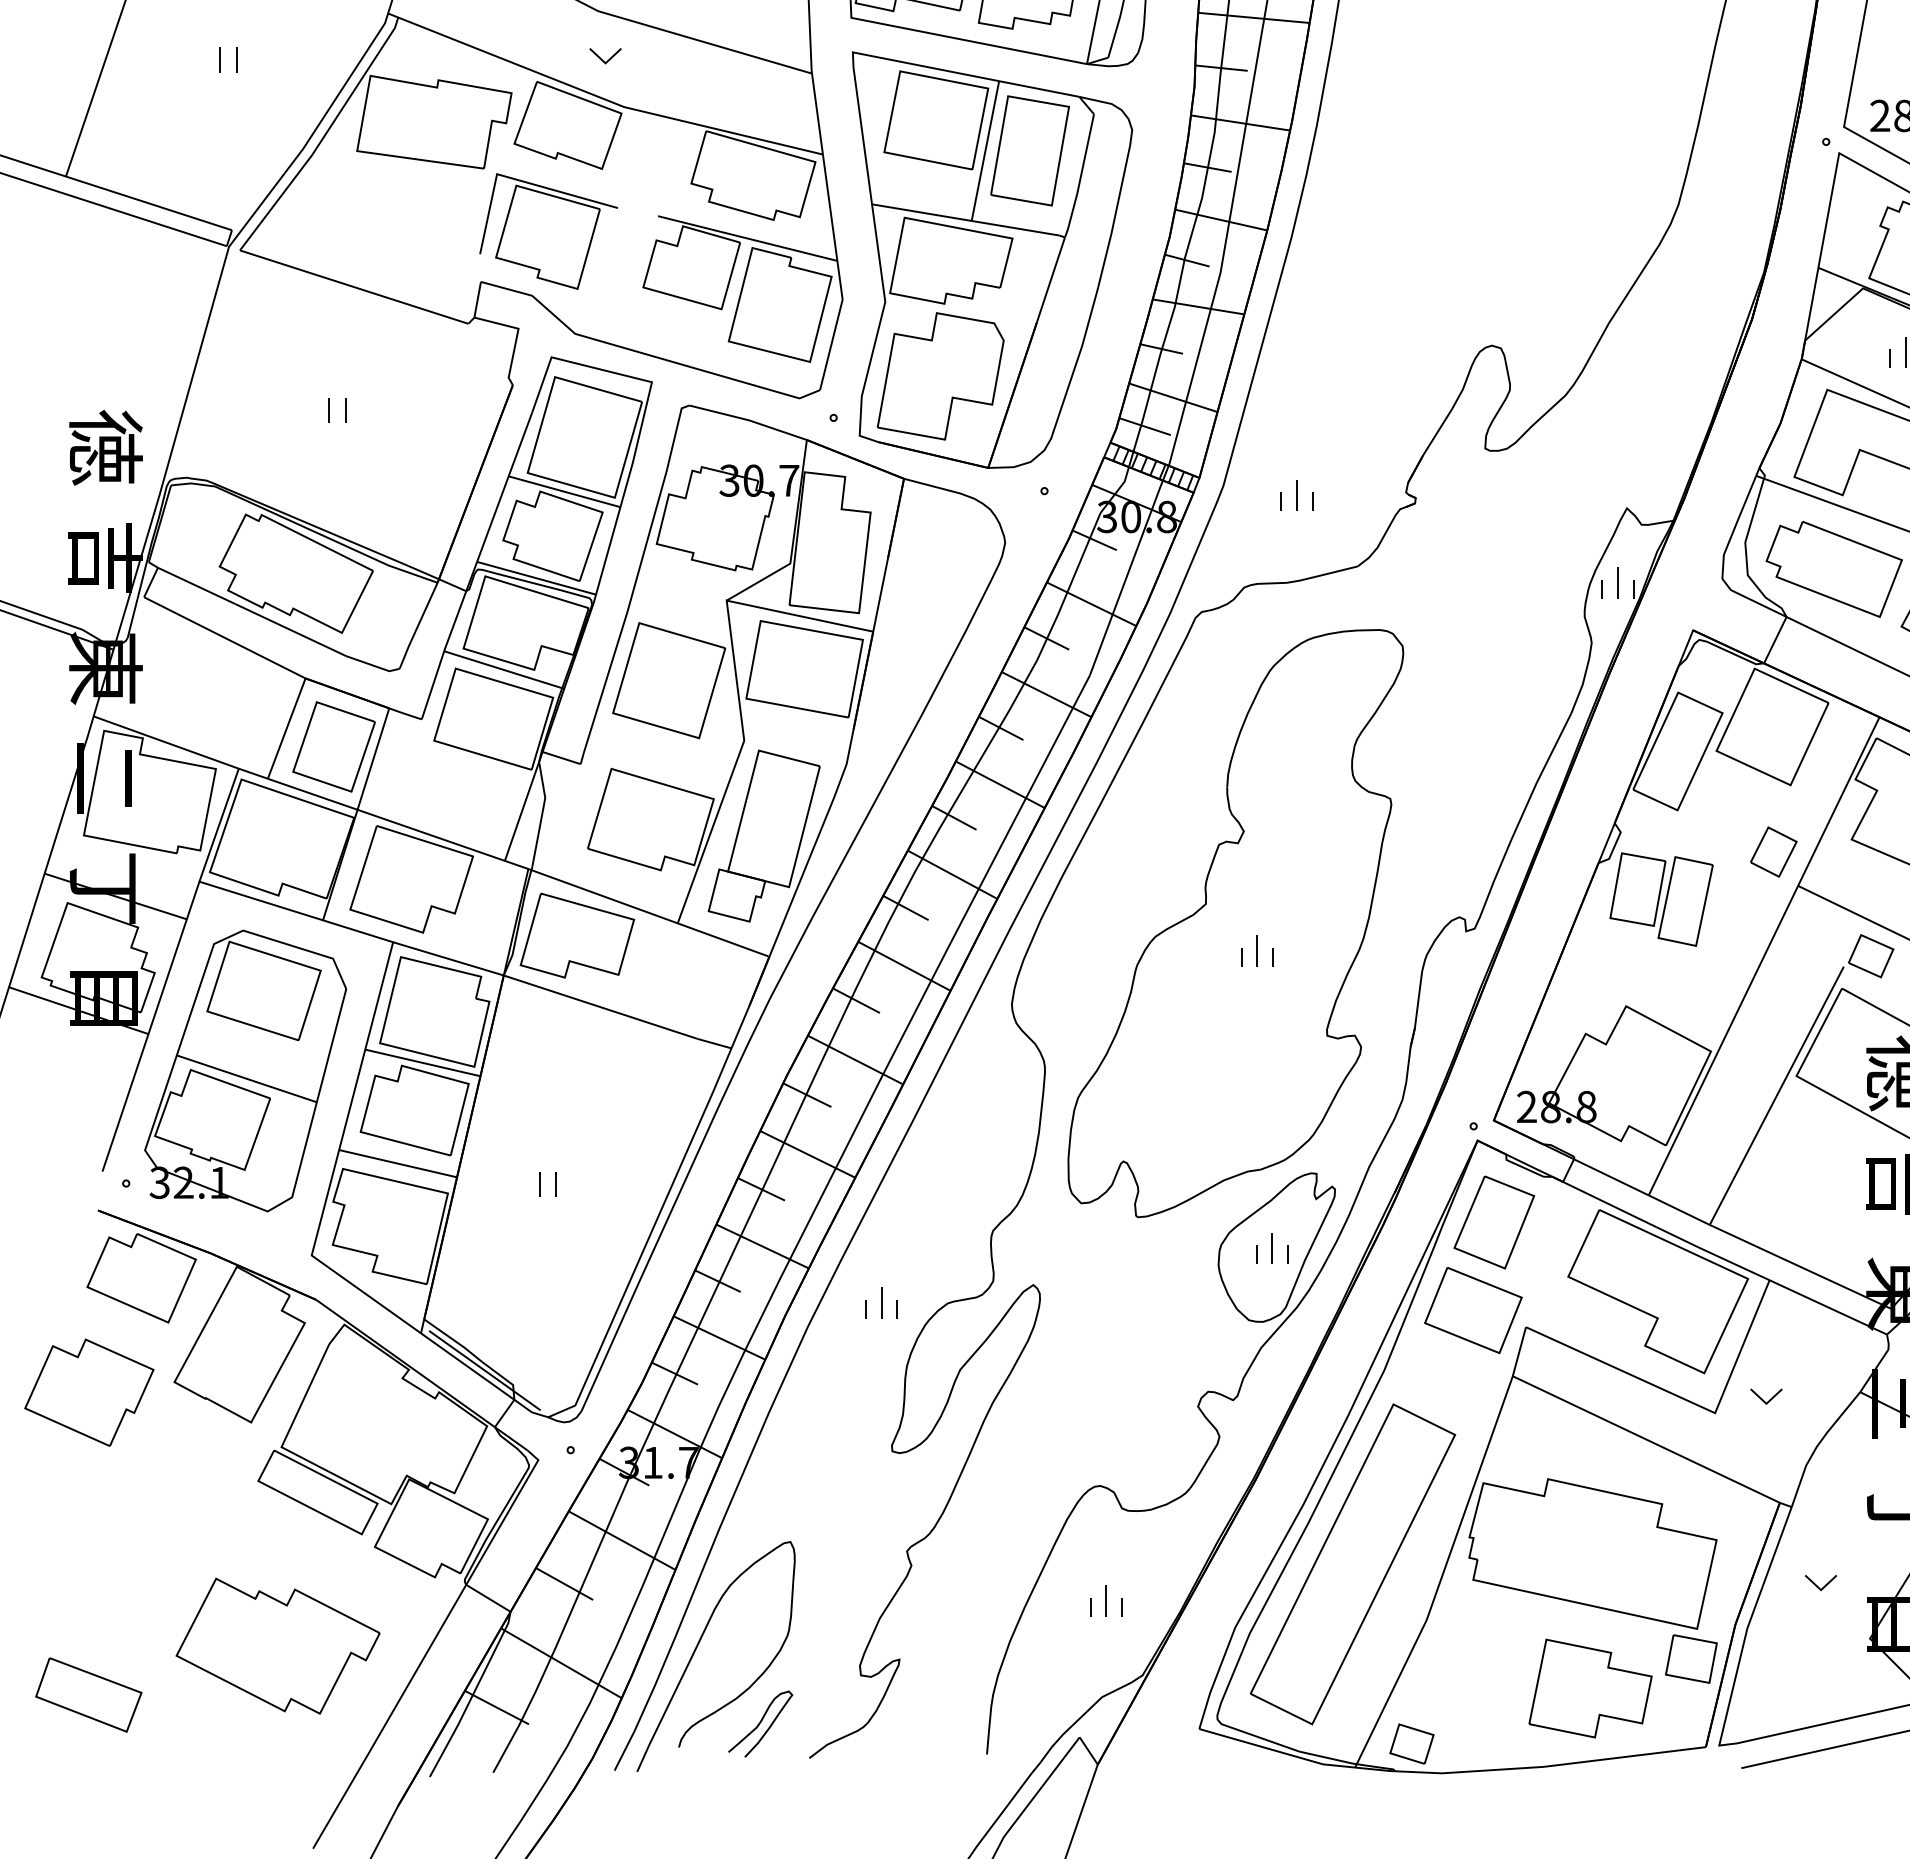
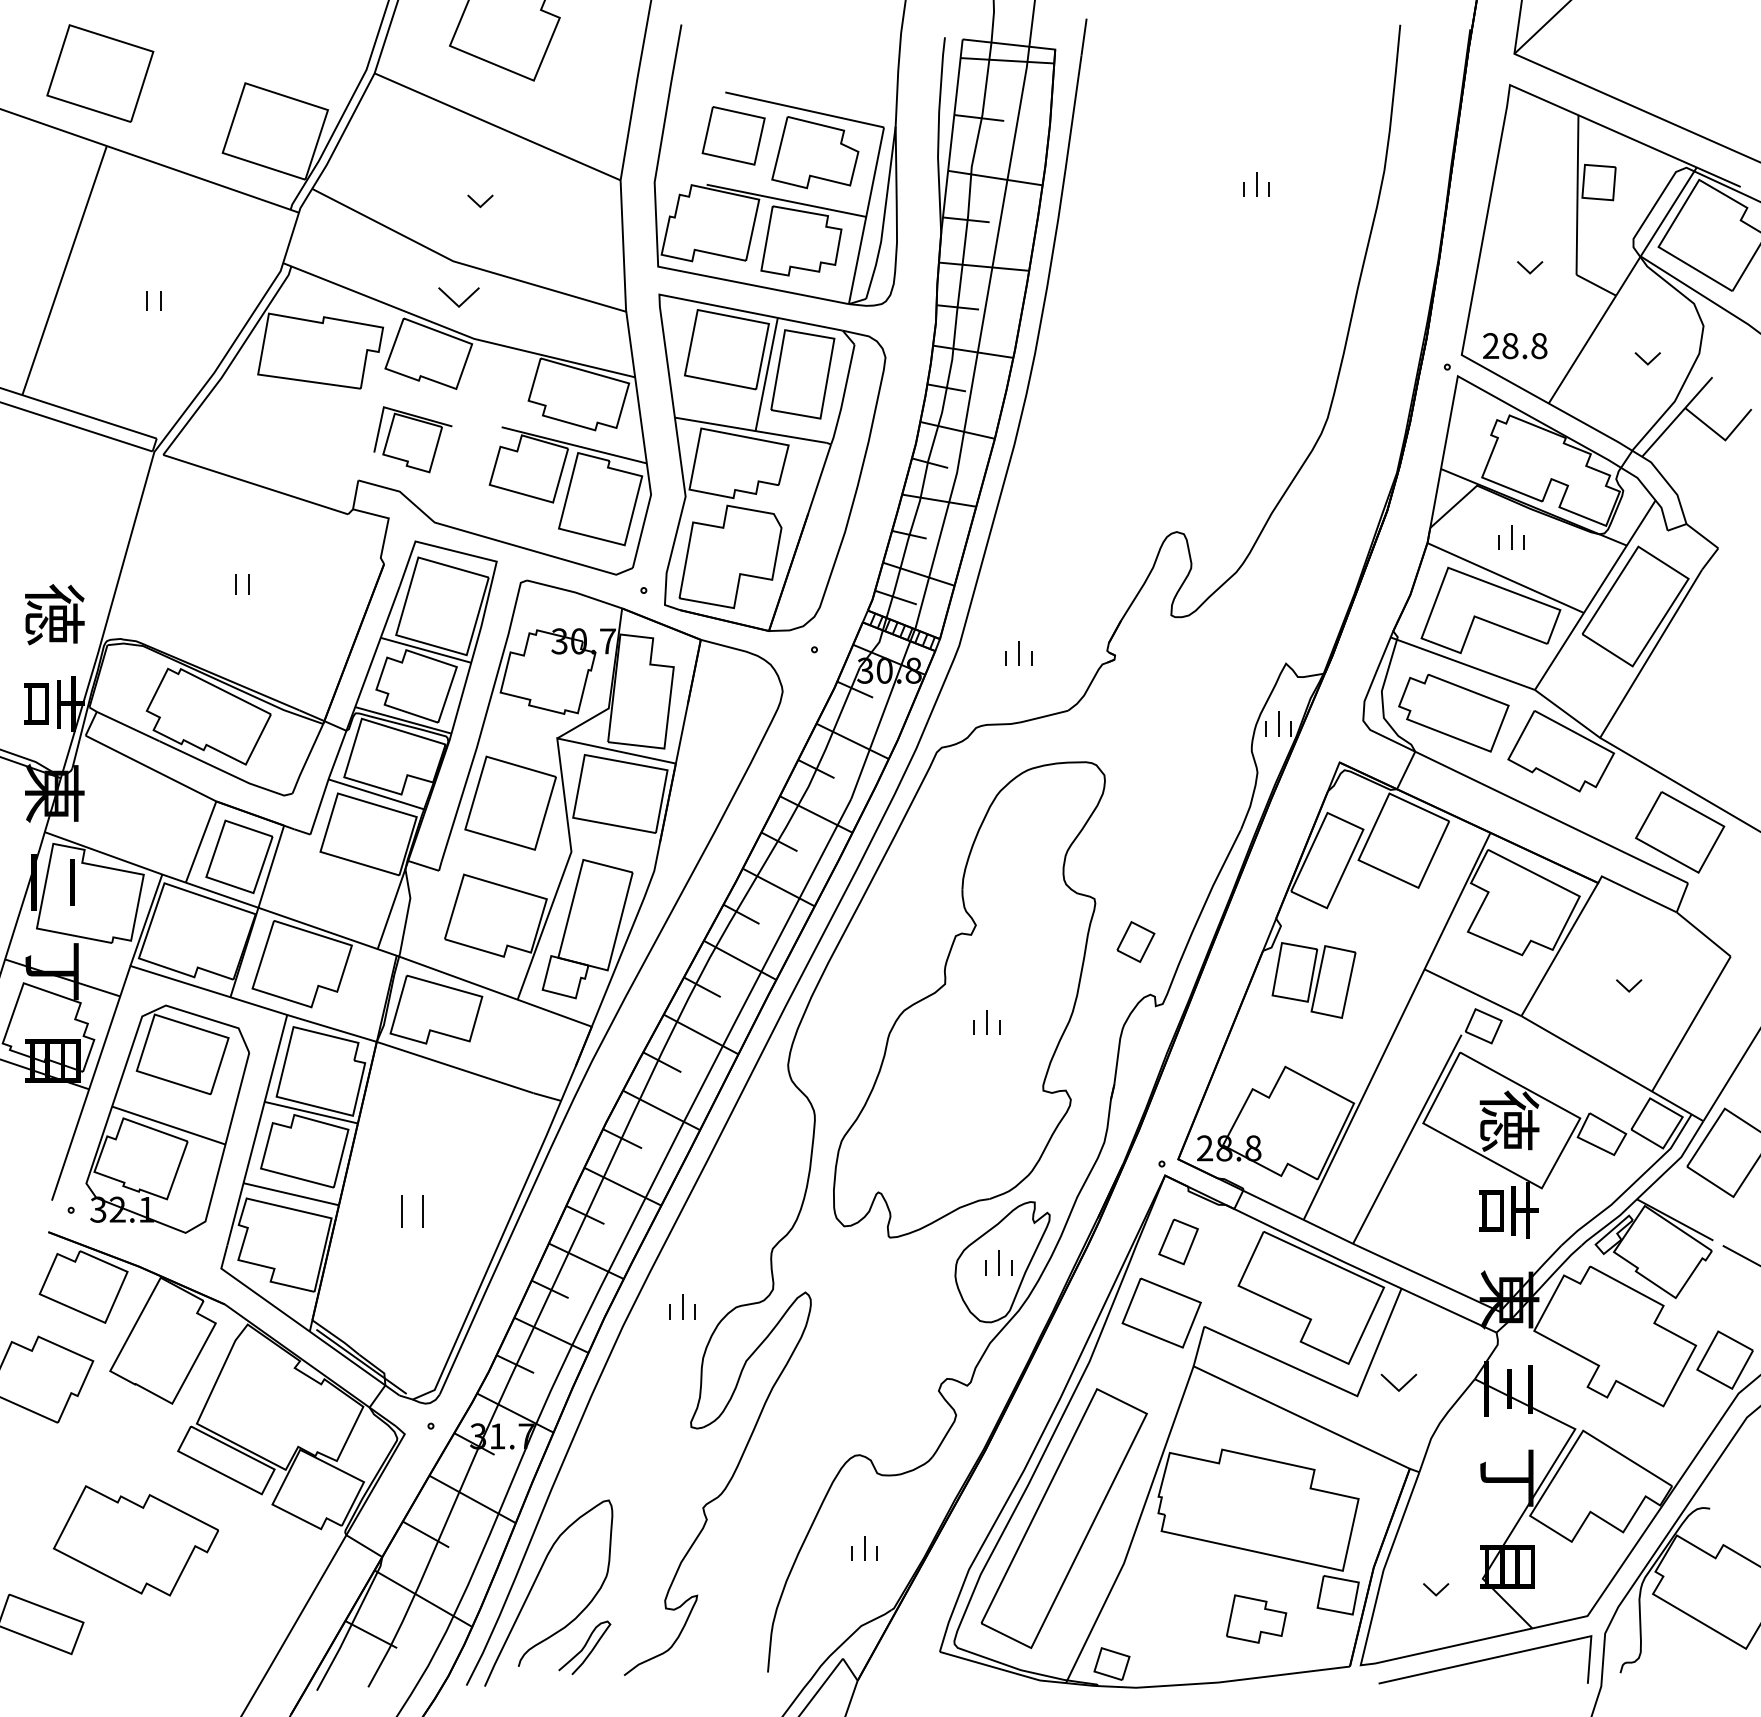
part: (605, 55) -> (459, 297), size x1.6
part: (547, 231) -> (412, 439), size x0.7
part: (1773, 851) -> (1135, 941), moved
part: (547, 1184) -> (412, 1211), size x1.6
part: (1494, 1222) -> (1178, 1241), size x0.6
part: (1765, 1396) -> (1398, 1382), size x1.4
part: (1821, 1582) -> (1436, 1589), moved
part: (277, 1645) -> (135, 1540), moved
part: (1590, 1687) -> (1256, 1618), size x0.6

